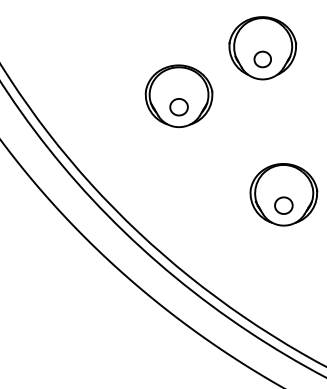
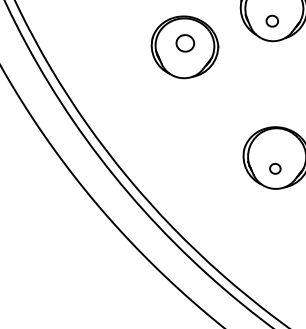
part: (262, 59) -> (272, 21), size x0.7
part: (178, 107) -> (184, 43), moved
part: (283, 205) -> (274, 168), size x0.6

